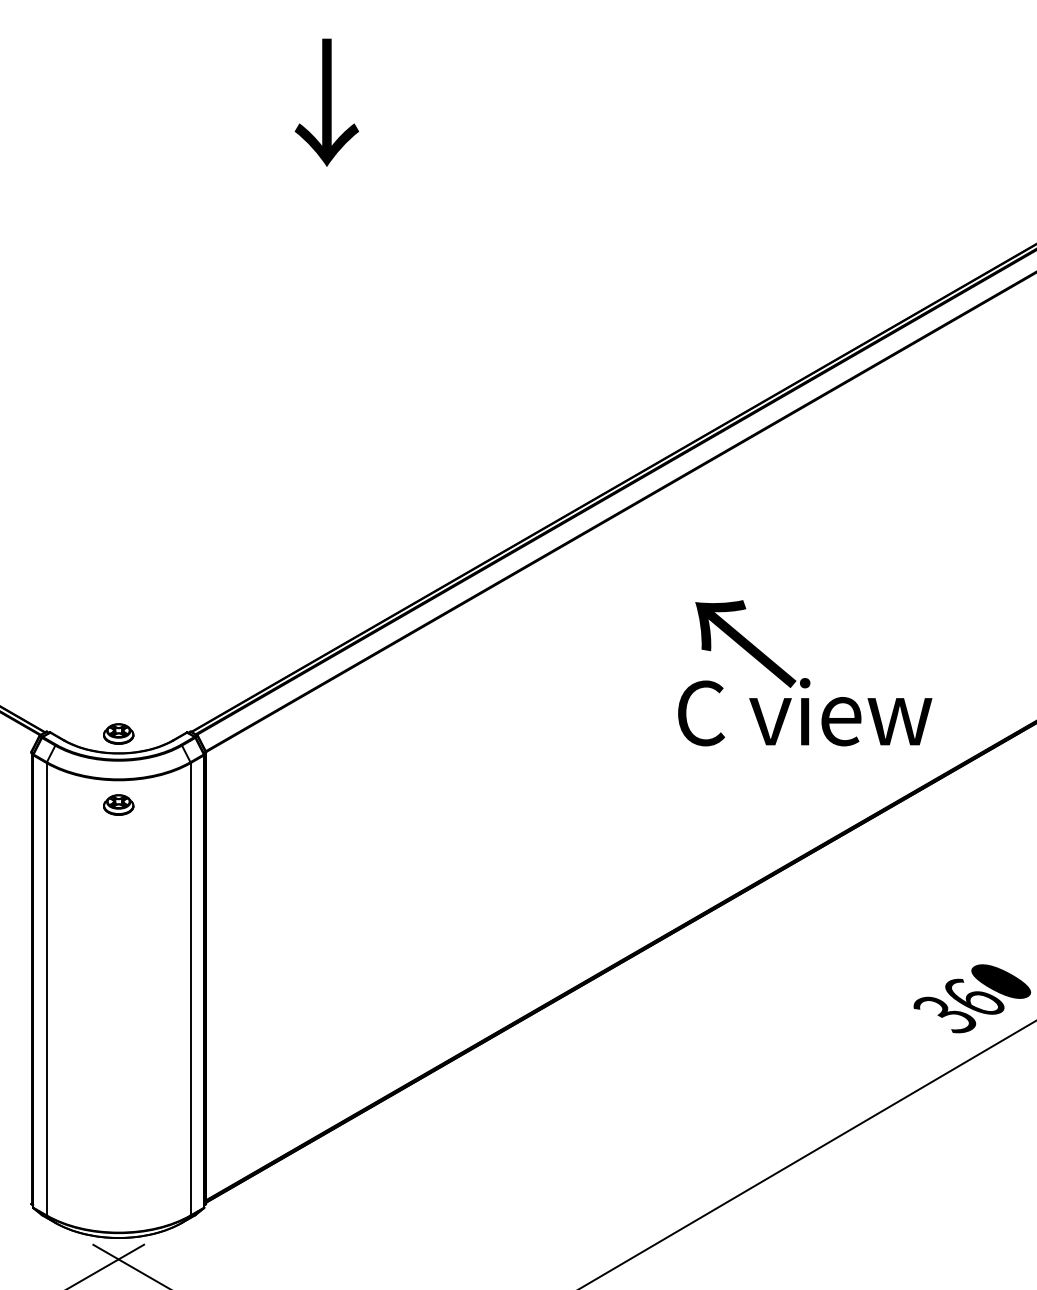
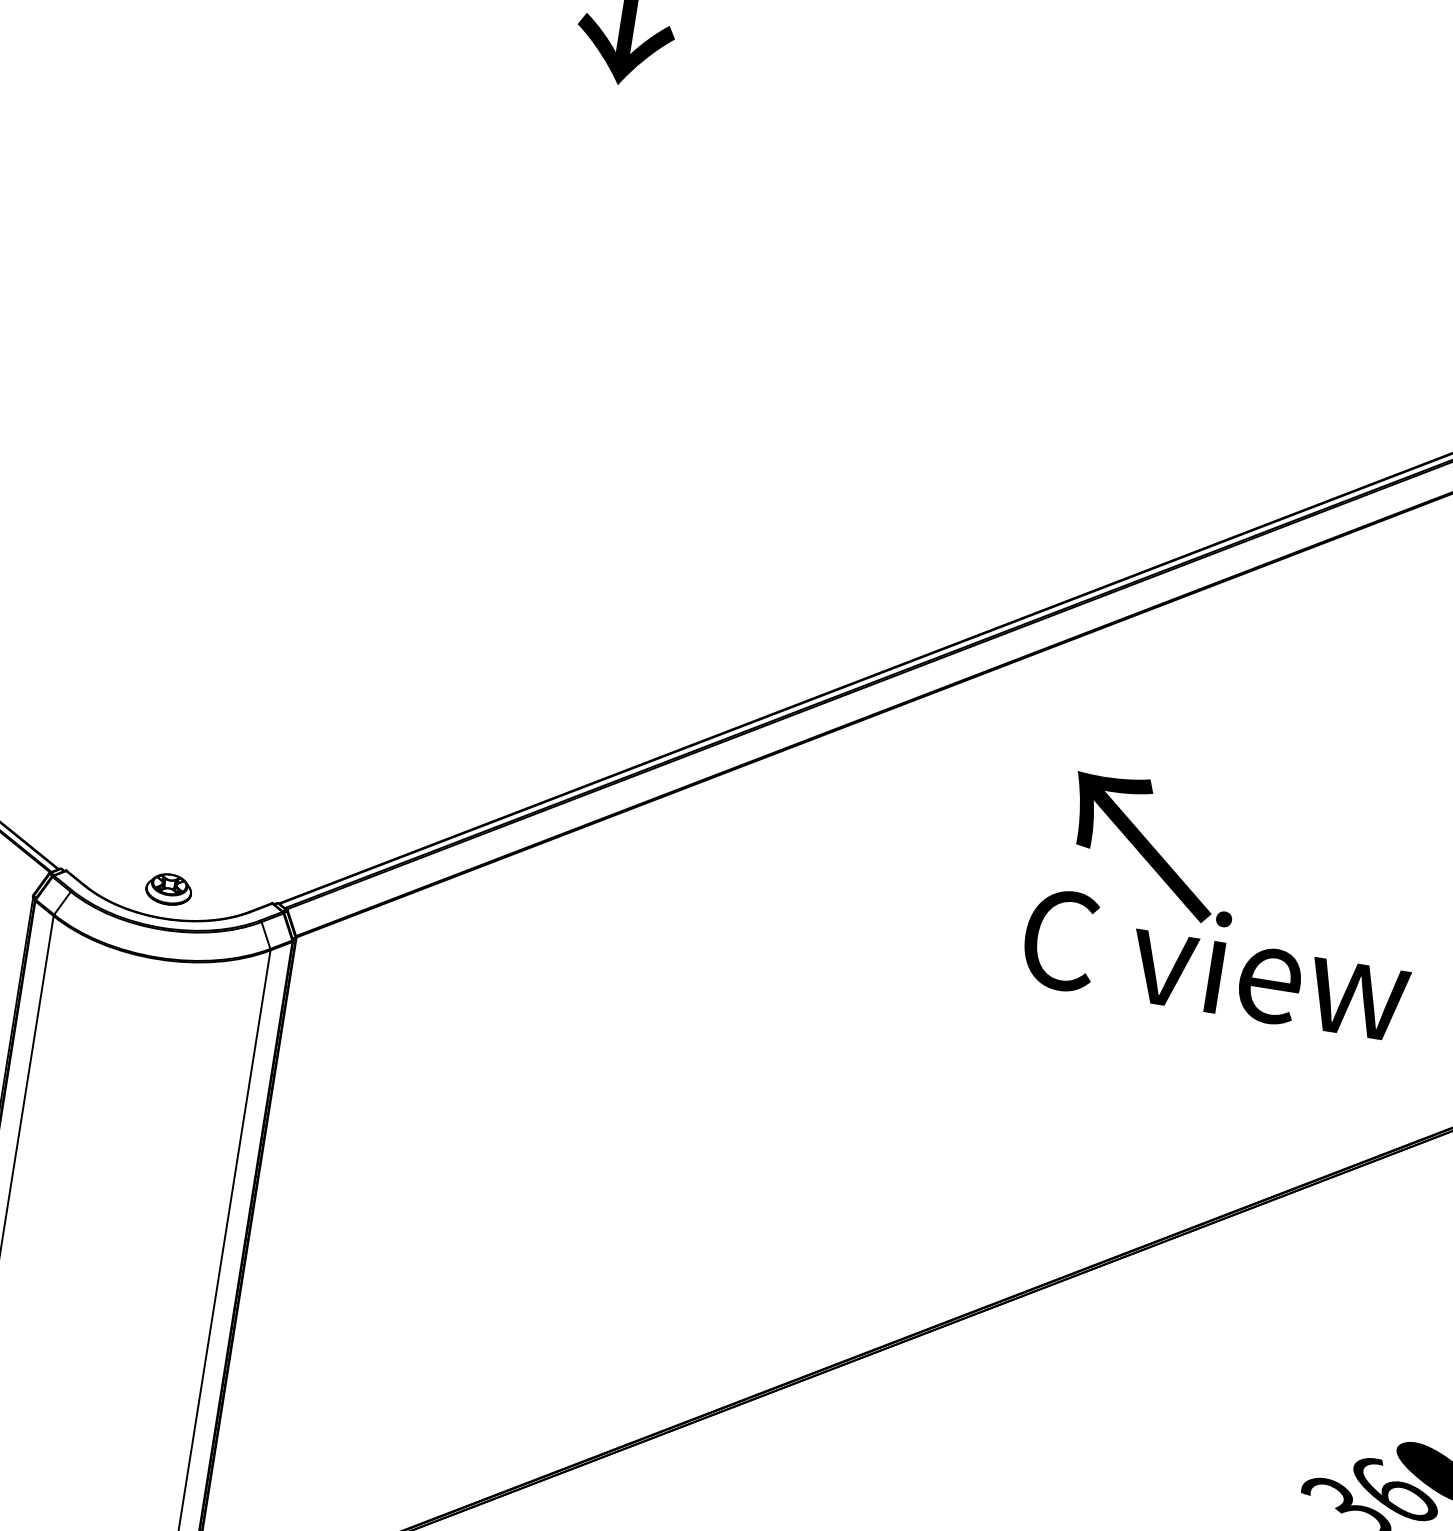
text: (805, 673) -> (1226, 904), moved
part: (118, 804) -> (151, 995), removed

